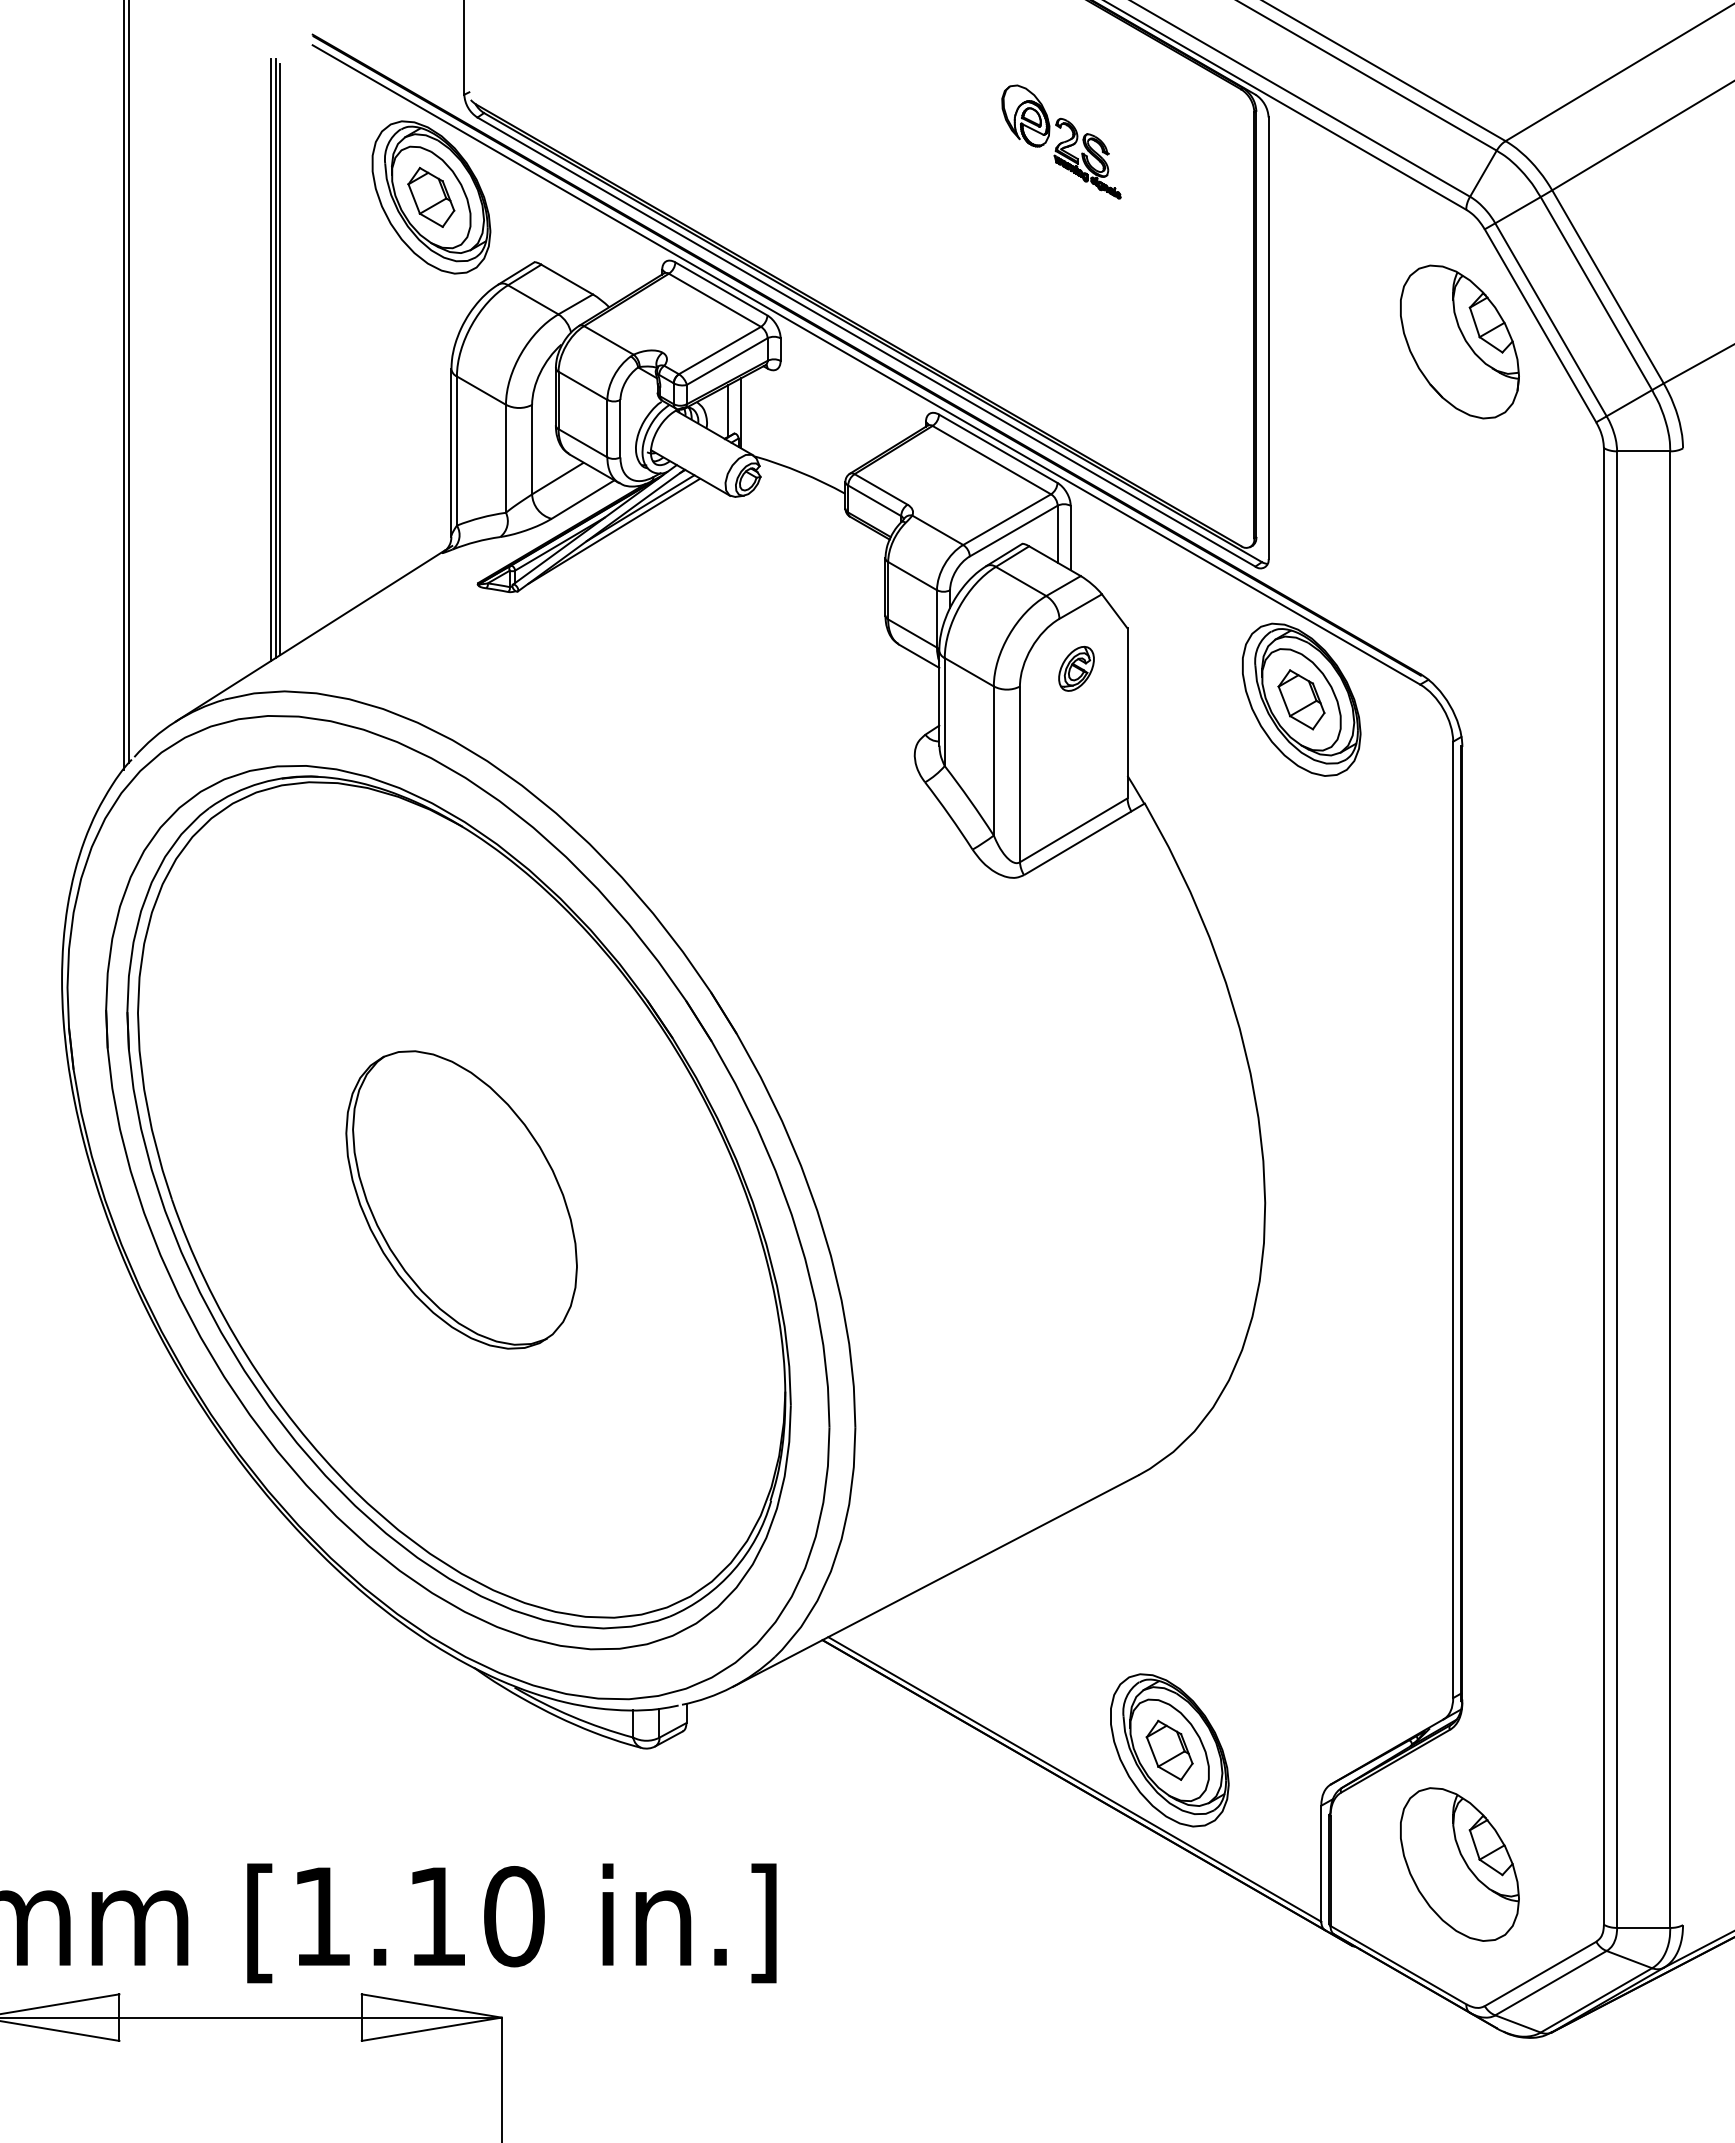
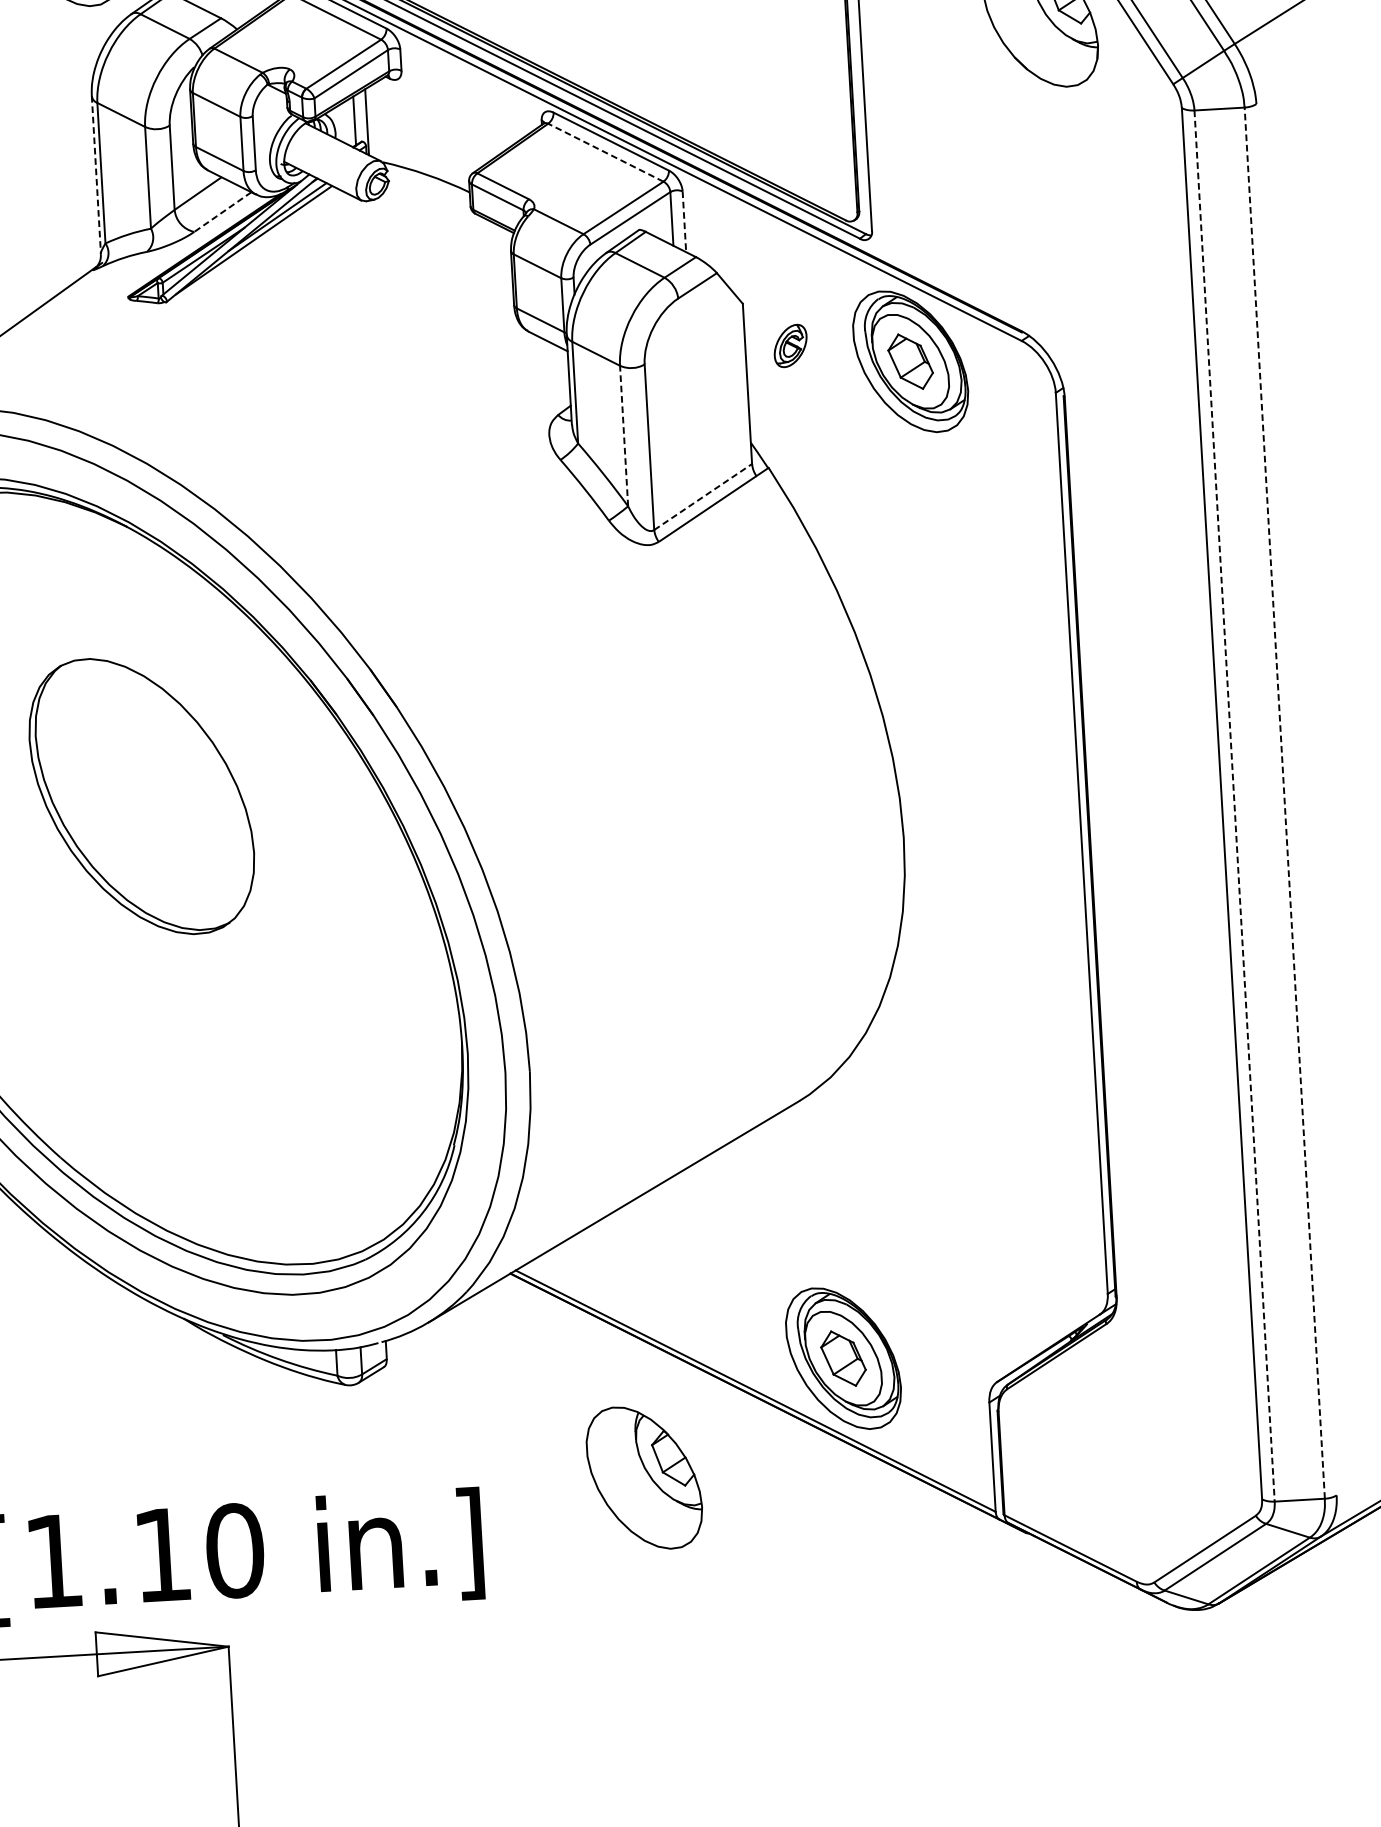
line: (451, 452) -> (96, 174), solid -> dashed
line: (991, 459) -> (605, 152), solid -> dashed
line: (583, 499) -> (223, 211), solid -> dashed
line: (1070, 538) -> (684, 222), solid -> dashed
part: (1076, 668) -> (790, 345), moved
line: (993, 760) -> (623, 435), solid -> dashed
line: (1073, 830) -> (702, 497), solid -> dashed
line: (1670, 1189) -> (1284, 803), solid -> dashed
line: (1617, 1190) -> (1235, 806), solid -> dashed
part: (461, 1199) -> (141, 796), moved
part: (1459, 1864) -> (644, 1478), moved

